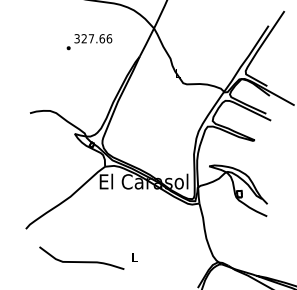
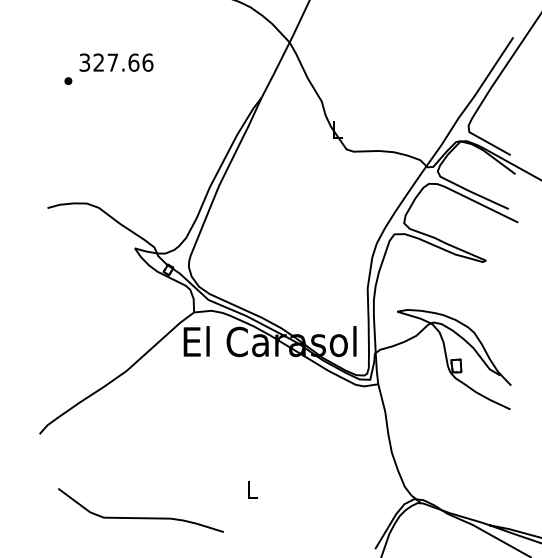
text: (89, 42) -> (109, 69), moved
curve: (81, 261) -> (140, 516), moved

